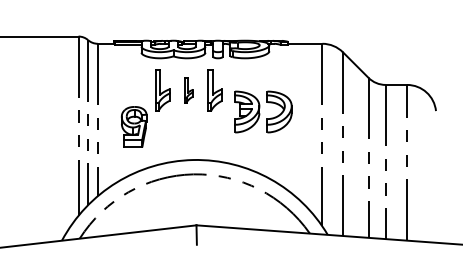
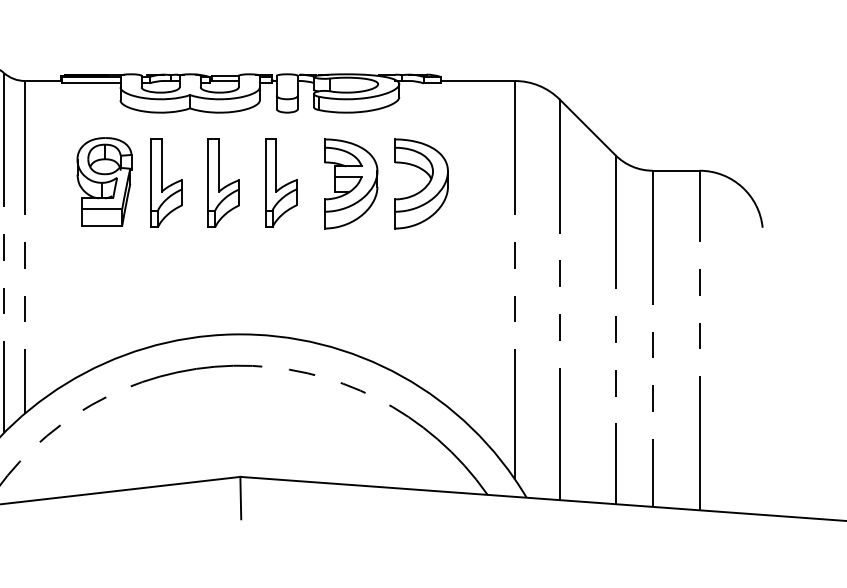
part: (188, 90) -> (222, 182), size x1.67
part: (263, 111) -> (386, 182), moved
part: (134, 126) -> (105, 180), moved

